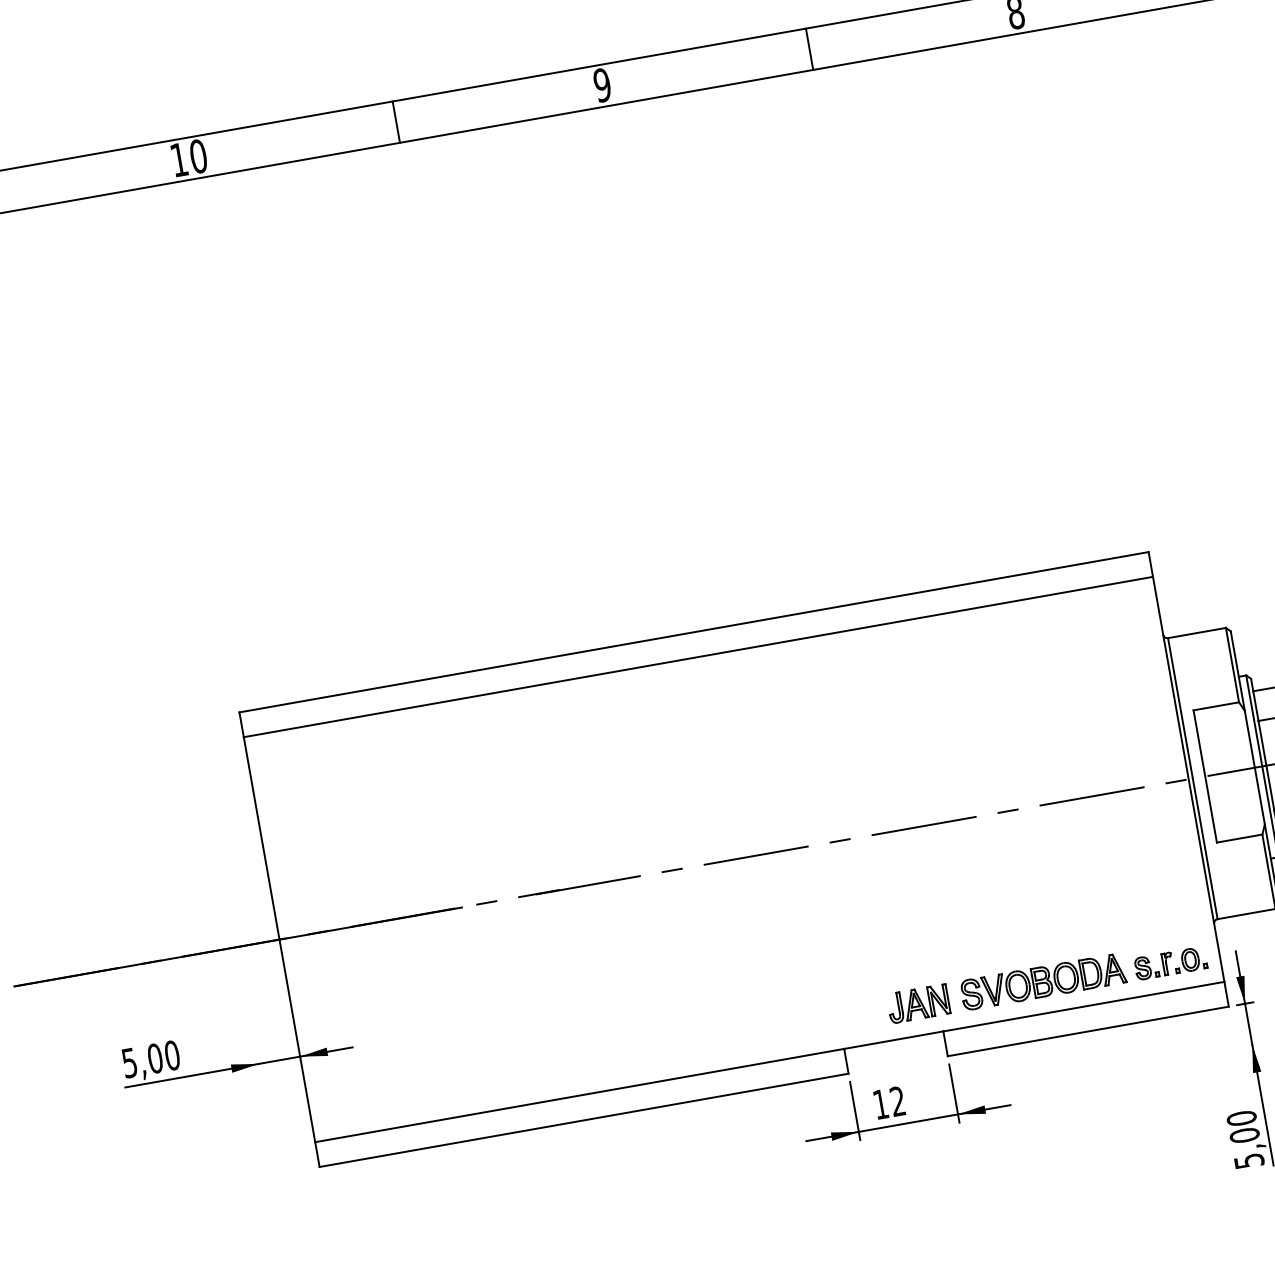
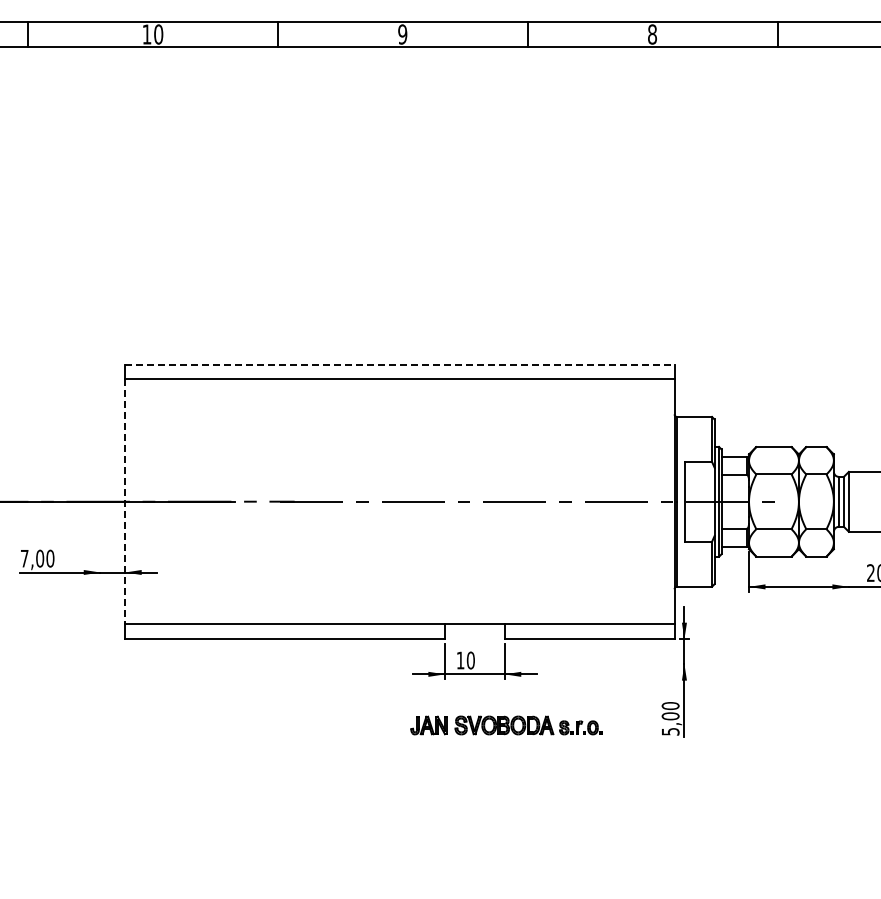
line: (693, 632) -> (399, 364), solid -> dashed
line: (280, 940) -> (125, 502), solid -> dashed
part: (1046, 981) -> (506, 725), moved
text: (129, 1062) -> (24, 558), 5,00 -> 7,00
text: (897, 1101) -> (470, 660), 12 -> 10

